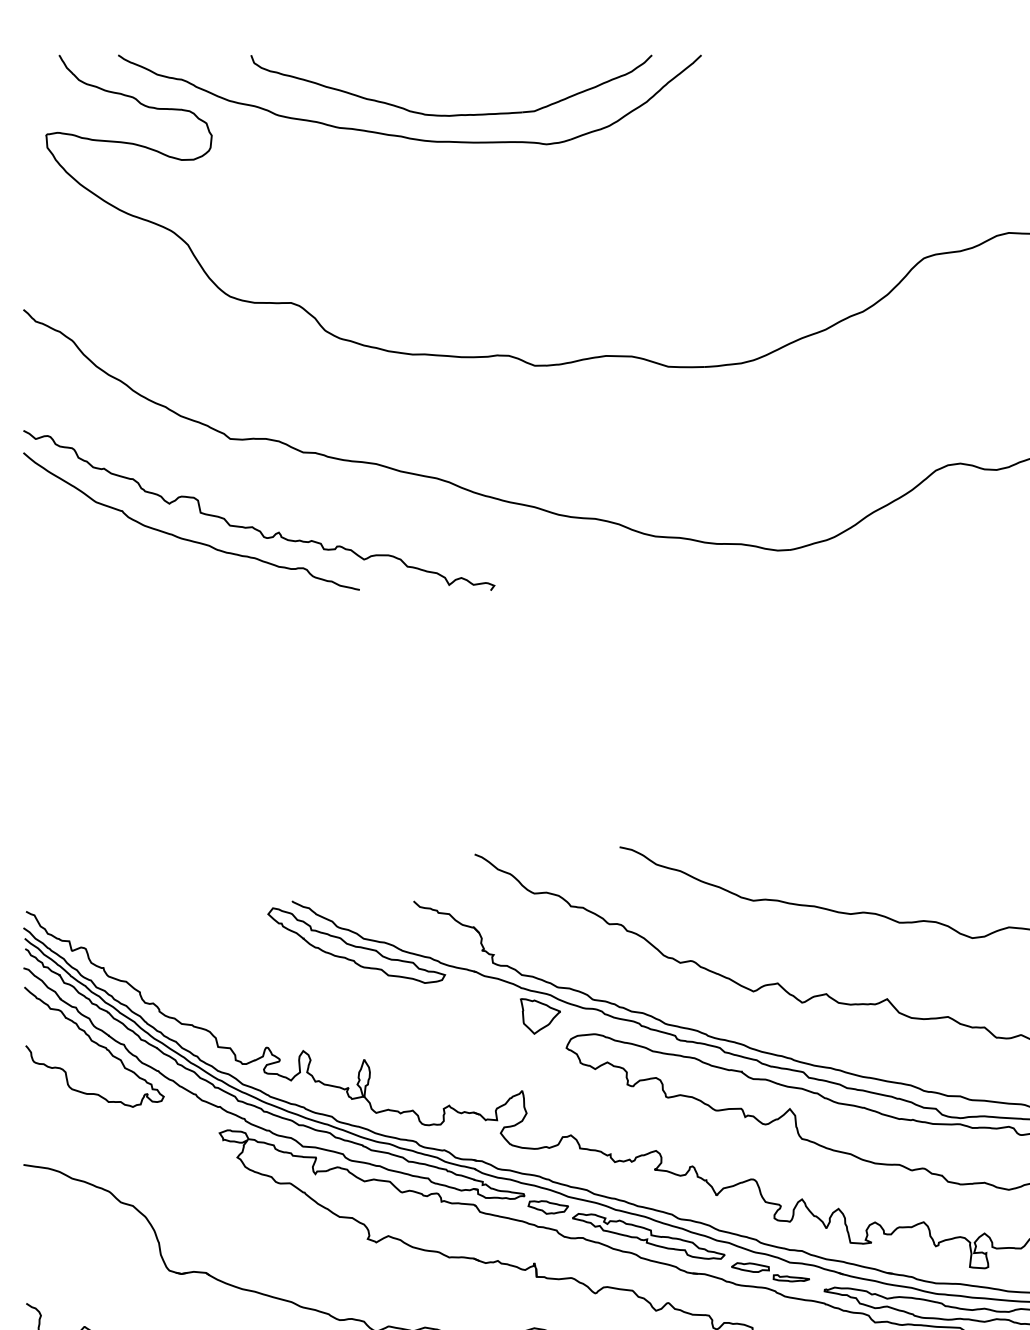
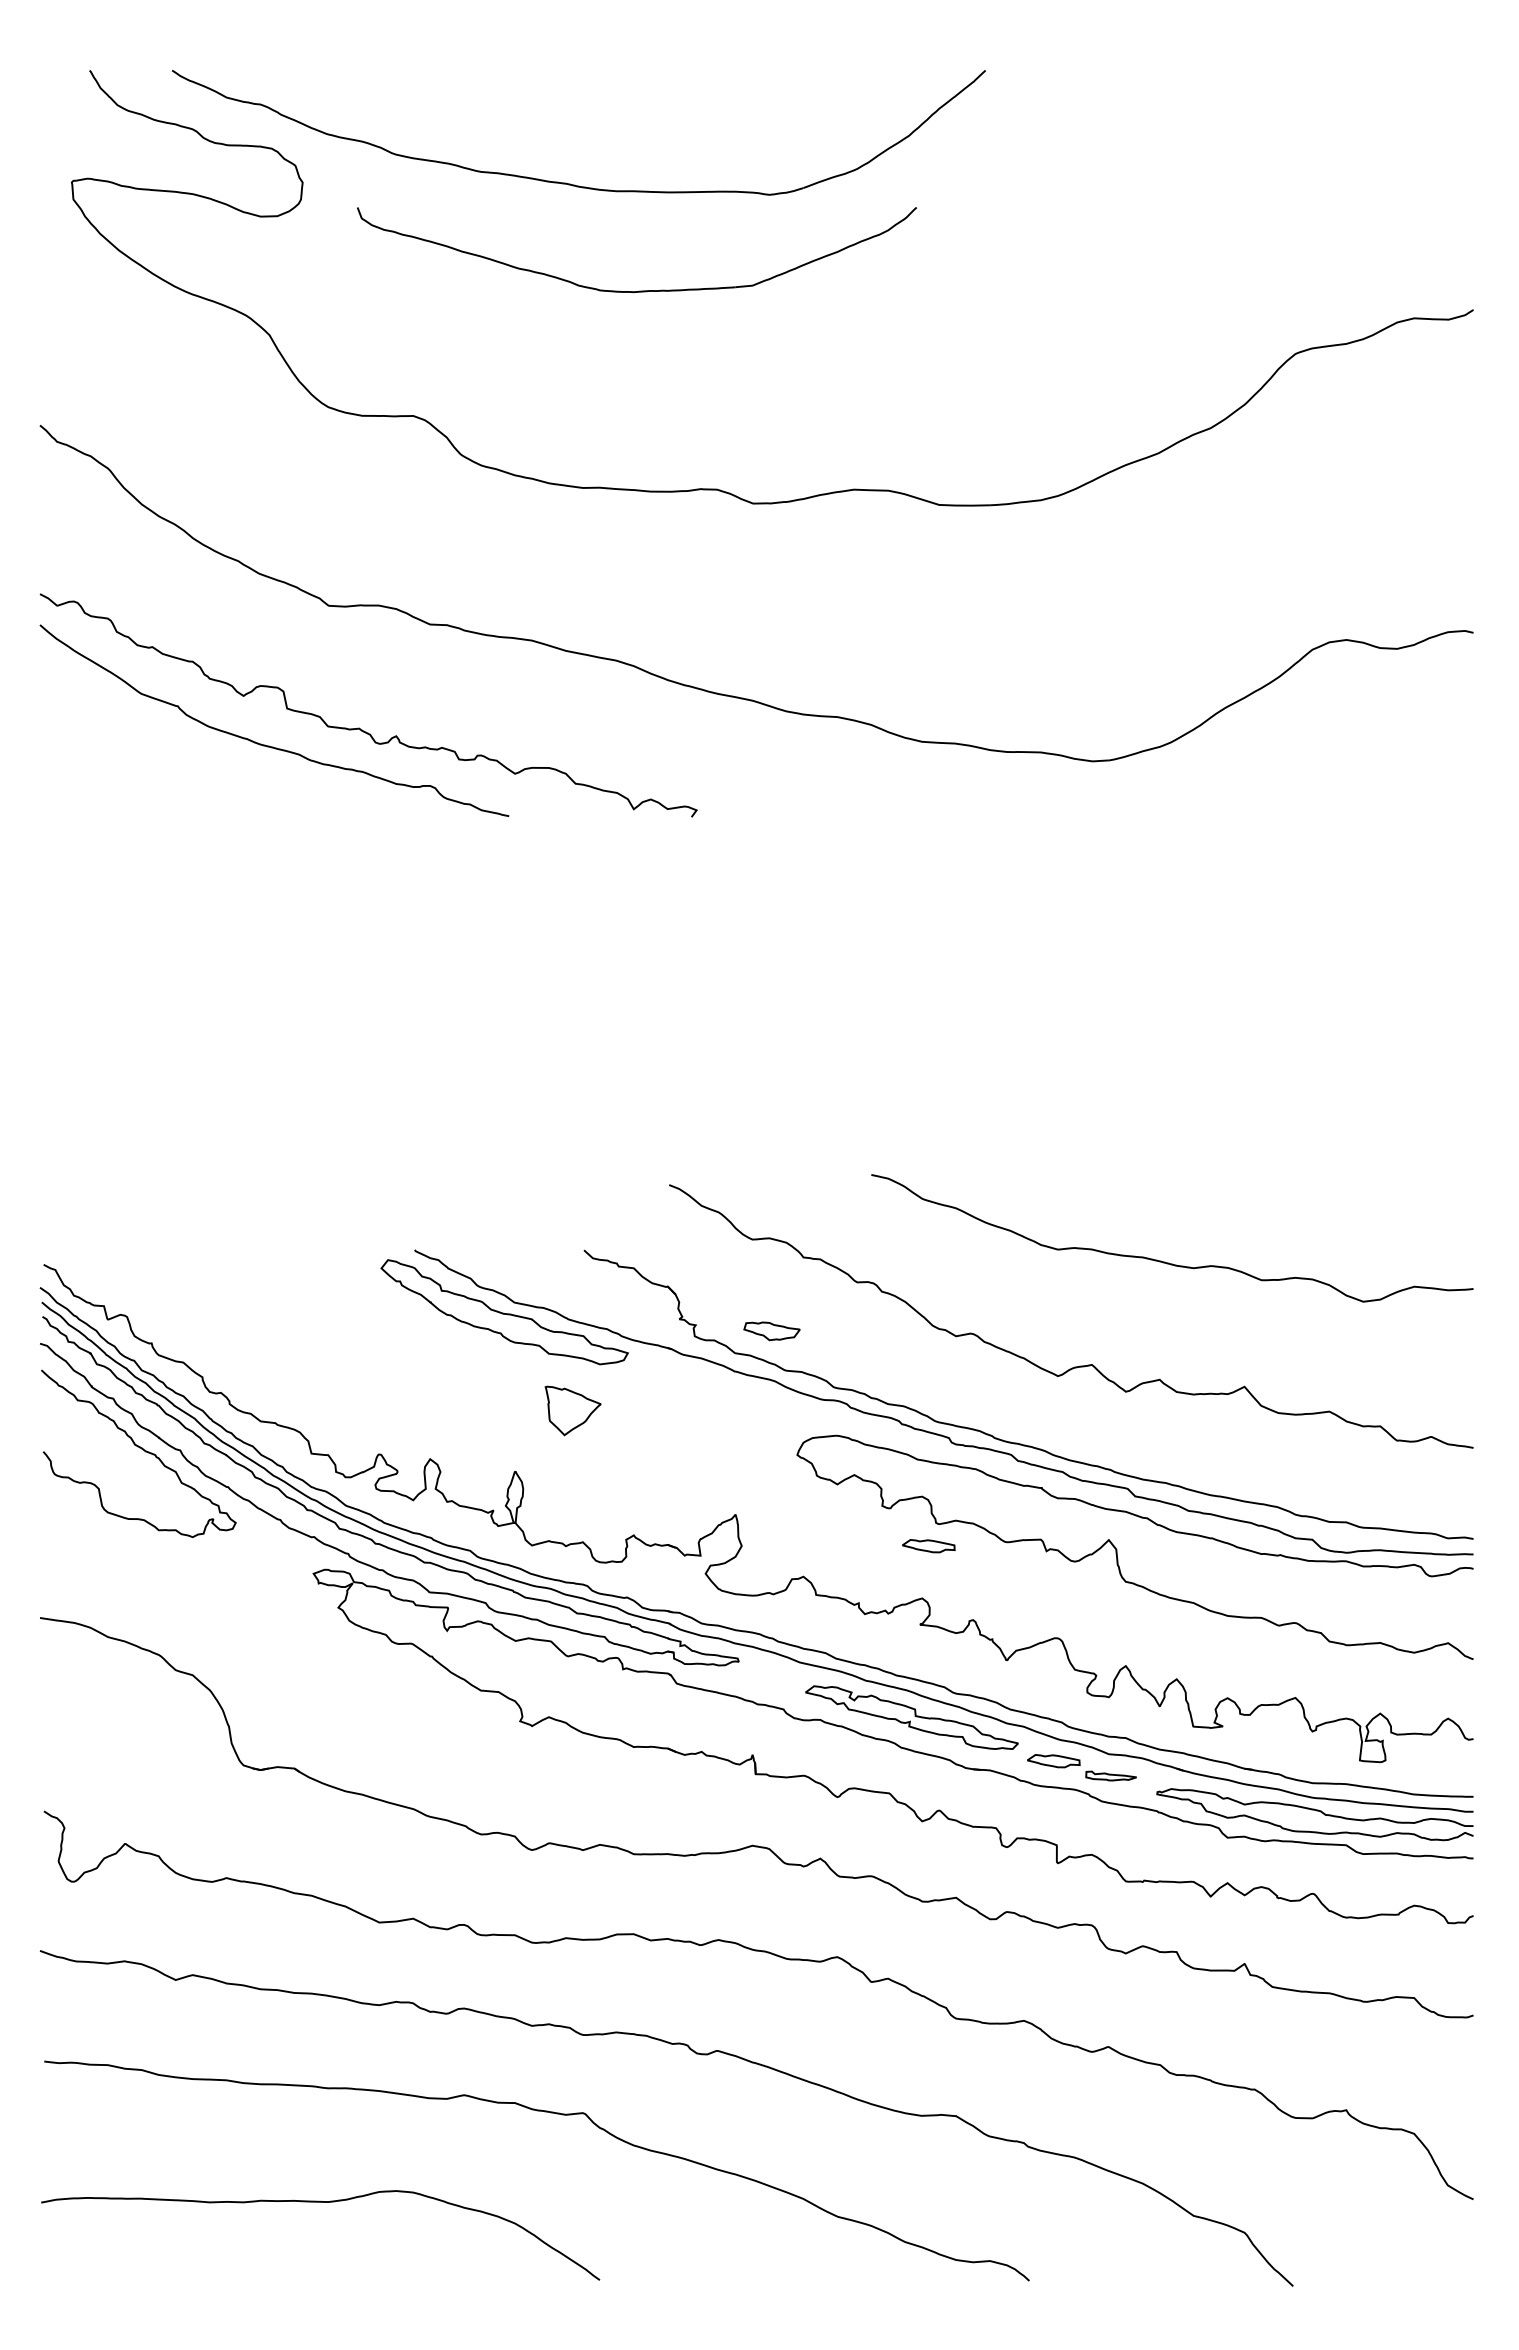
part: (452, 114) -> (638, 290), moved
part: (540, 1016) -> (572, 1410), moved
part: (660, 1113) -> (928, 1546), added
part: (548, 1207) -> (771, 1331), moved

